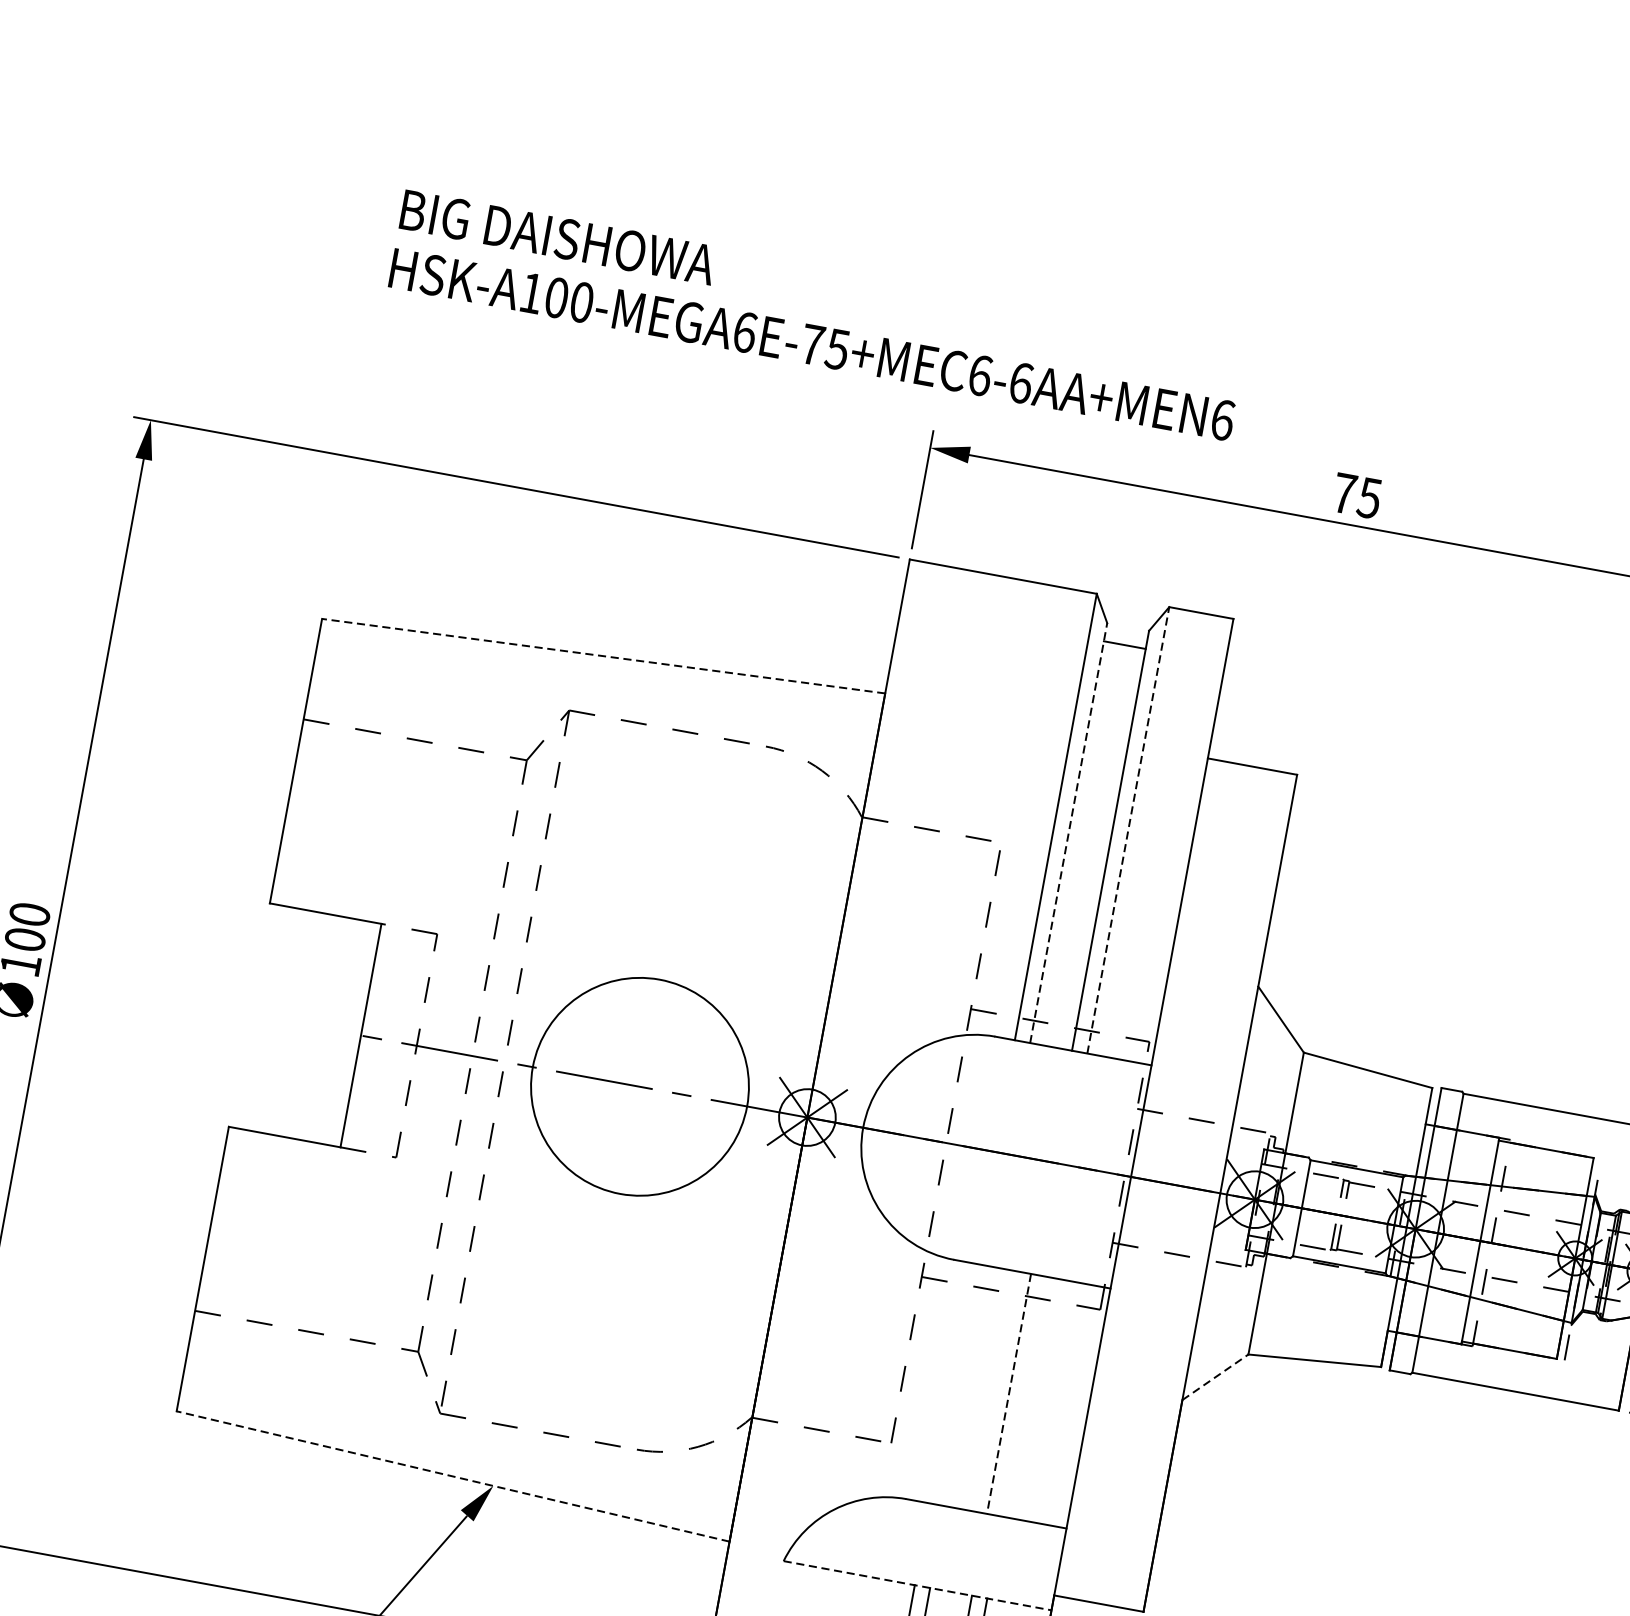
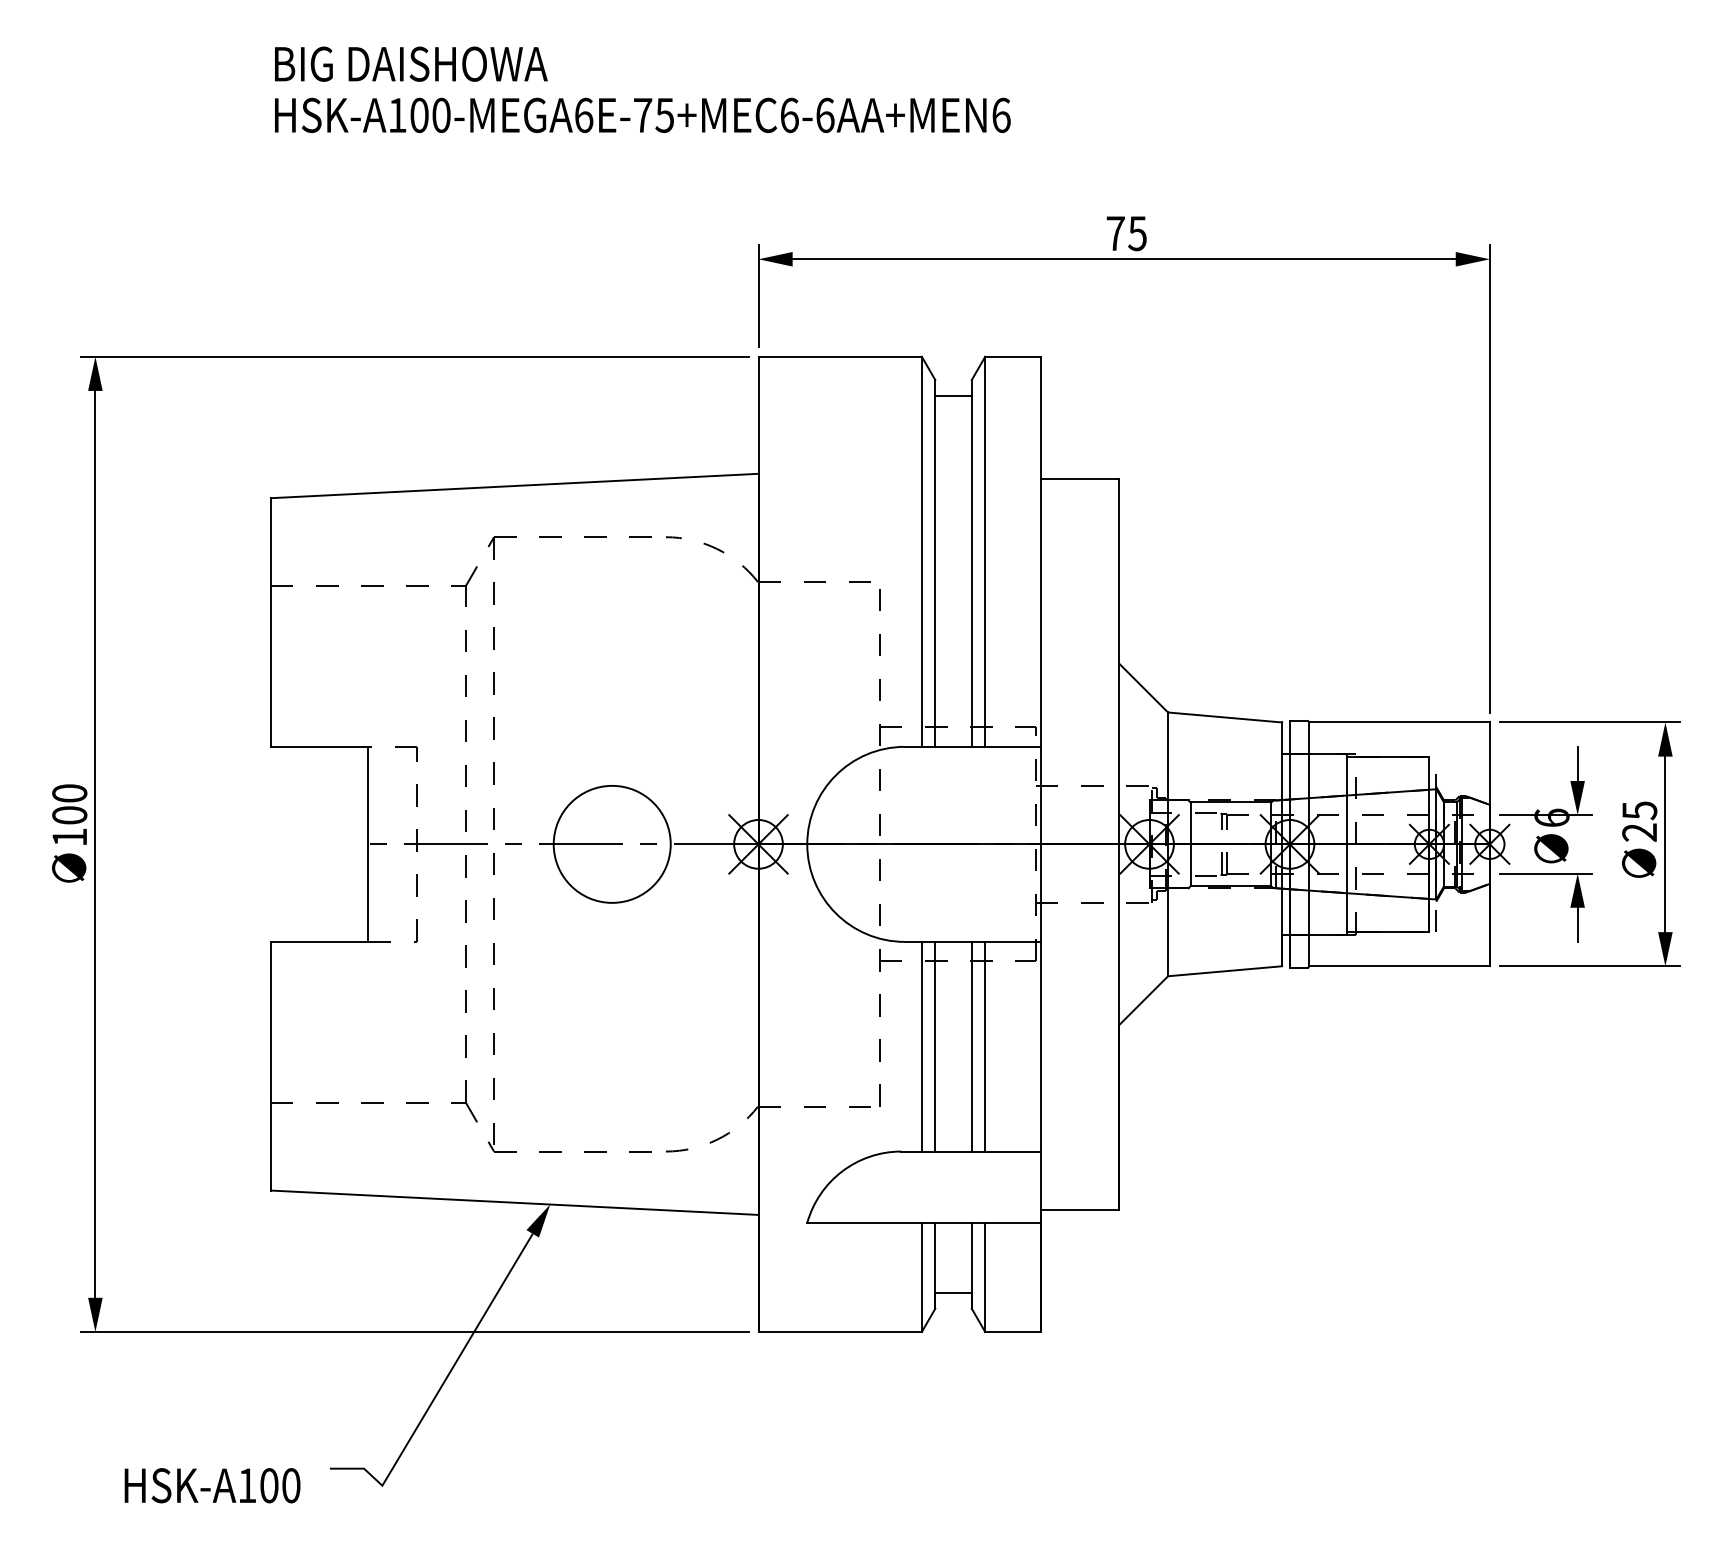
text: (817, 315) -> (642, 89), moved
line: (603, 656) -> (514, 486), dashed -> solid
line: (1128, 830) -> (985, 551), dashed -> solid
line: (1069, 832) -> (935, 562), dashed -> solid
circle: (639, 1085) -> (611, 843), size x0.62
line: (1216, 1377) -> (1144, 1000), dashed -> solid
line: (951, 1383) -> (921, 1046), added
line: (967, 1386) -> (935, 1046), added
line: (1008, 1393) -> (971, 1046), dashed -> solid
line: (1024, 1396) -> (985, 1046), added
line: (452, 1476) -> (514, 1202), dashed -> solid
line: (917, 1586) -> (924, 1223), dashed -> solid

